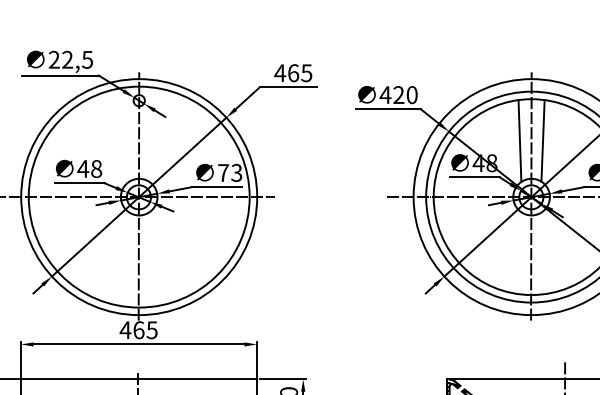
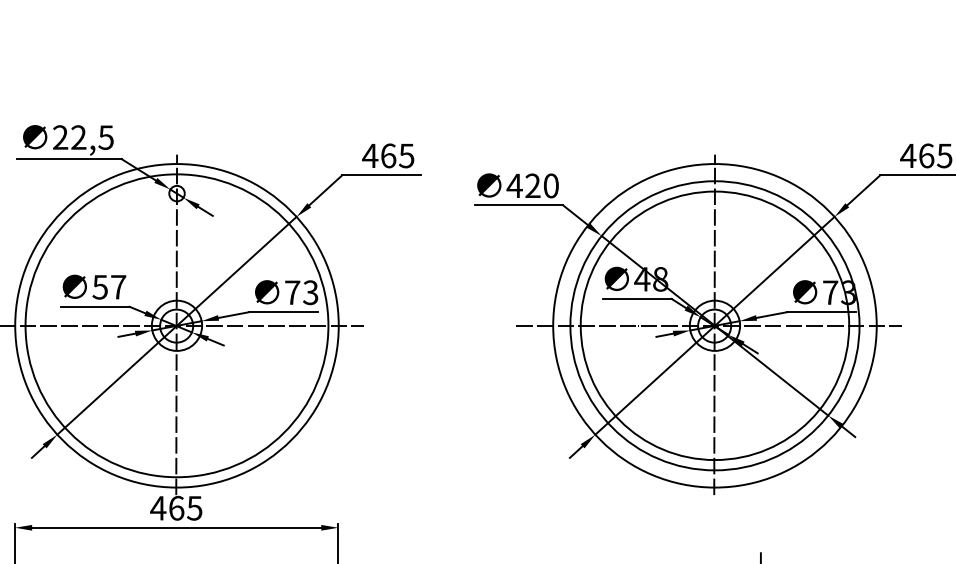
line: (519, 140) -> (698, 248), removed
line: (542, 140) -> (730, 248), removed
text: (89, 168) -> (109, 286), 48 -> 57

